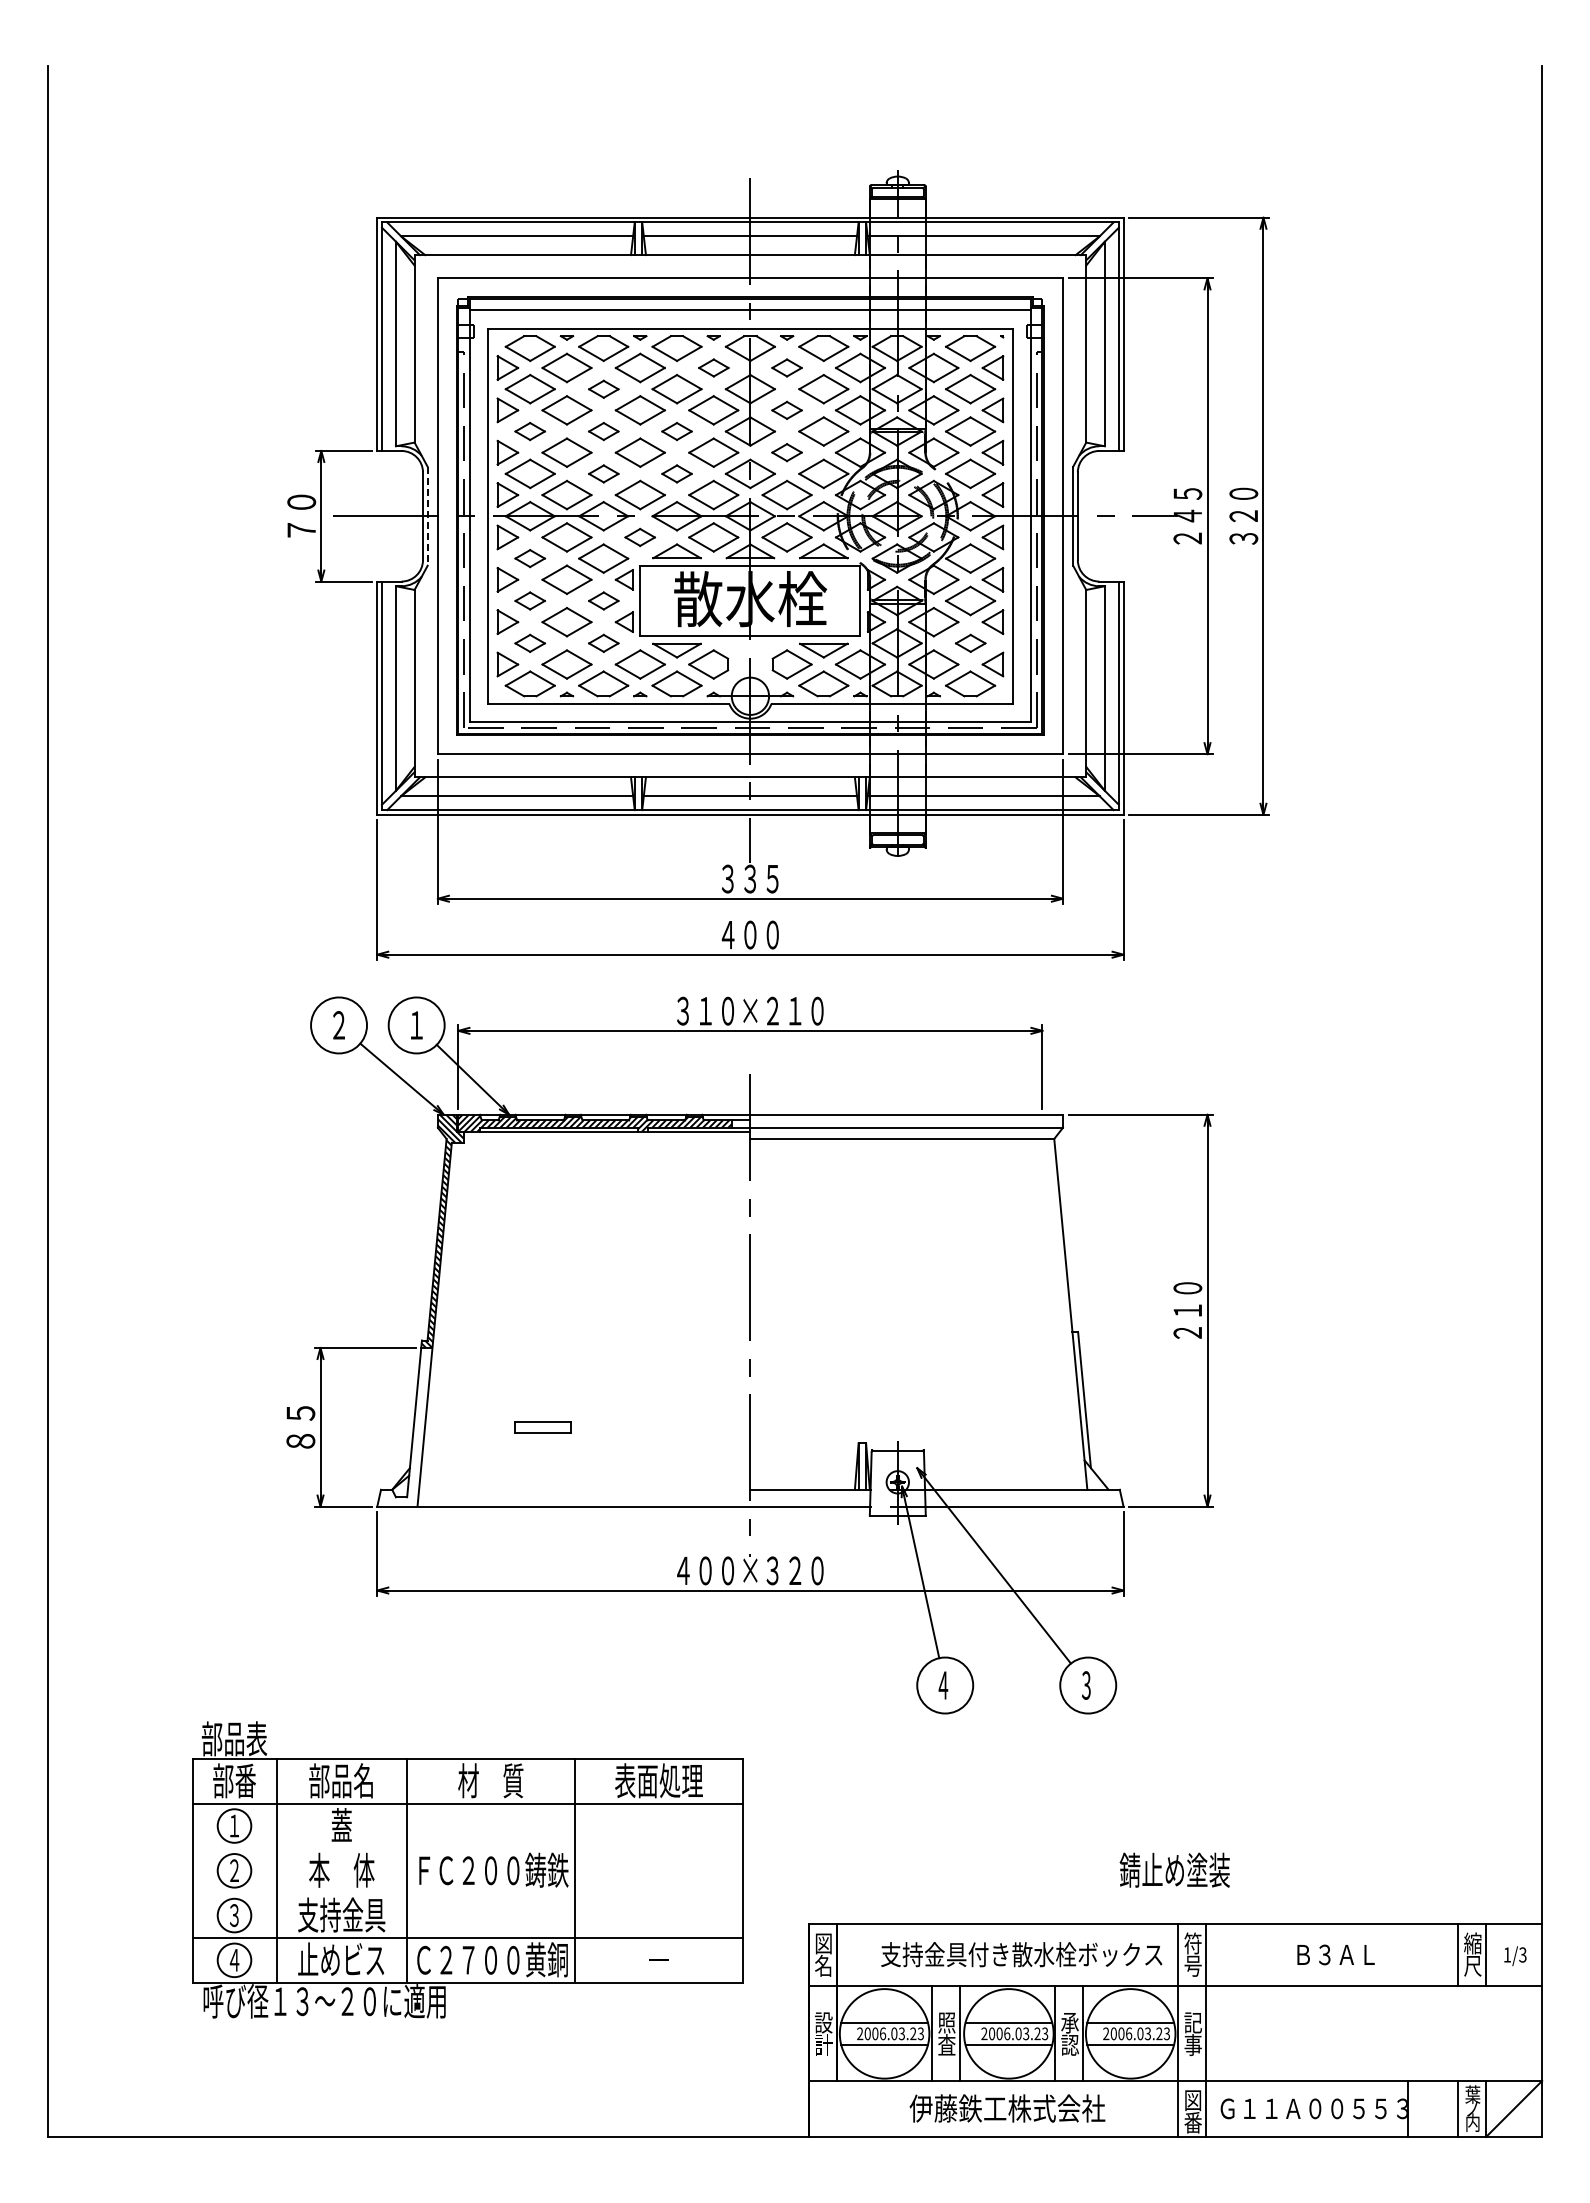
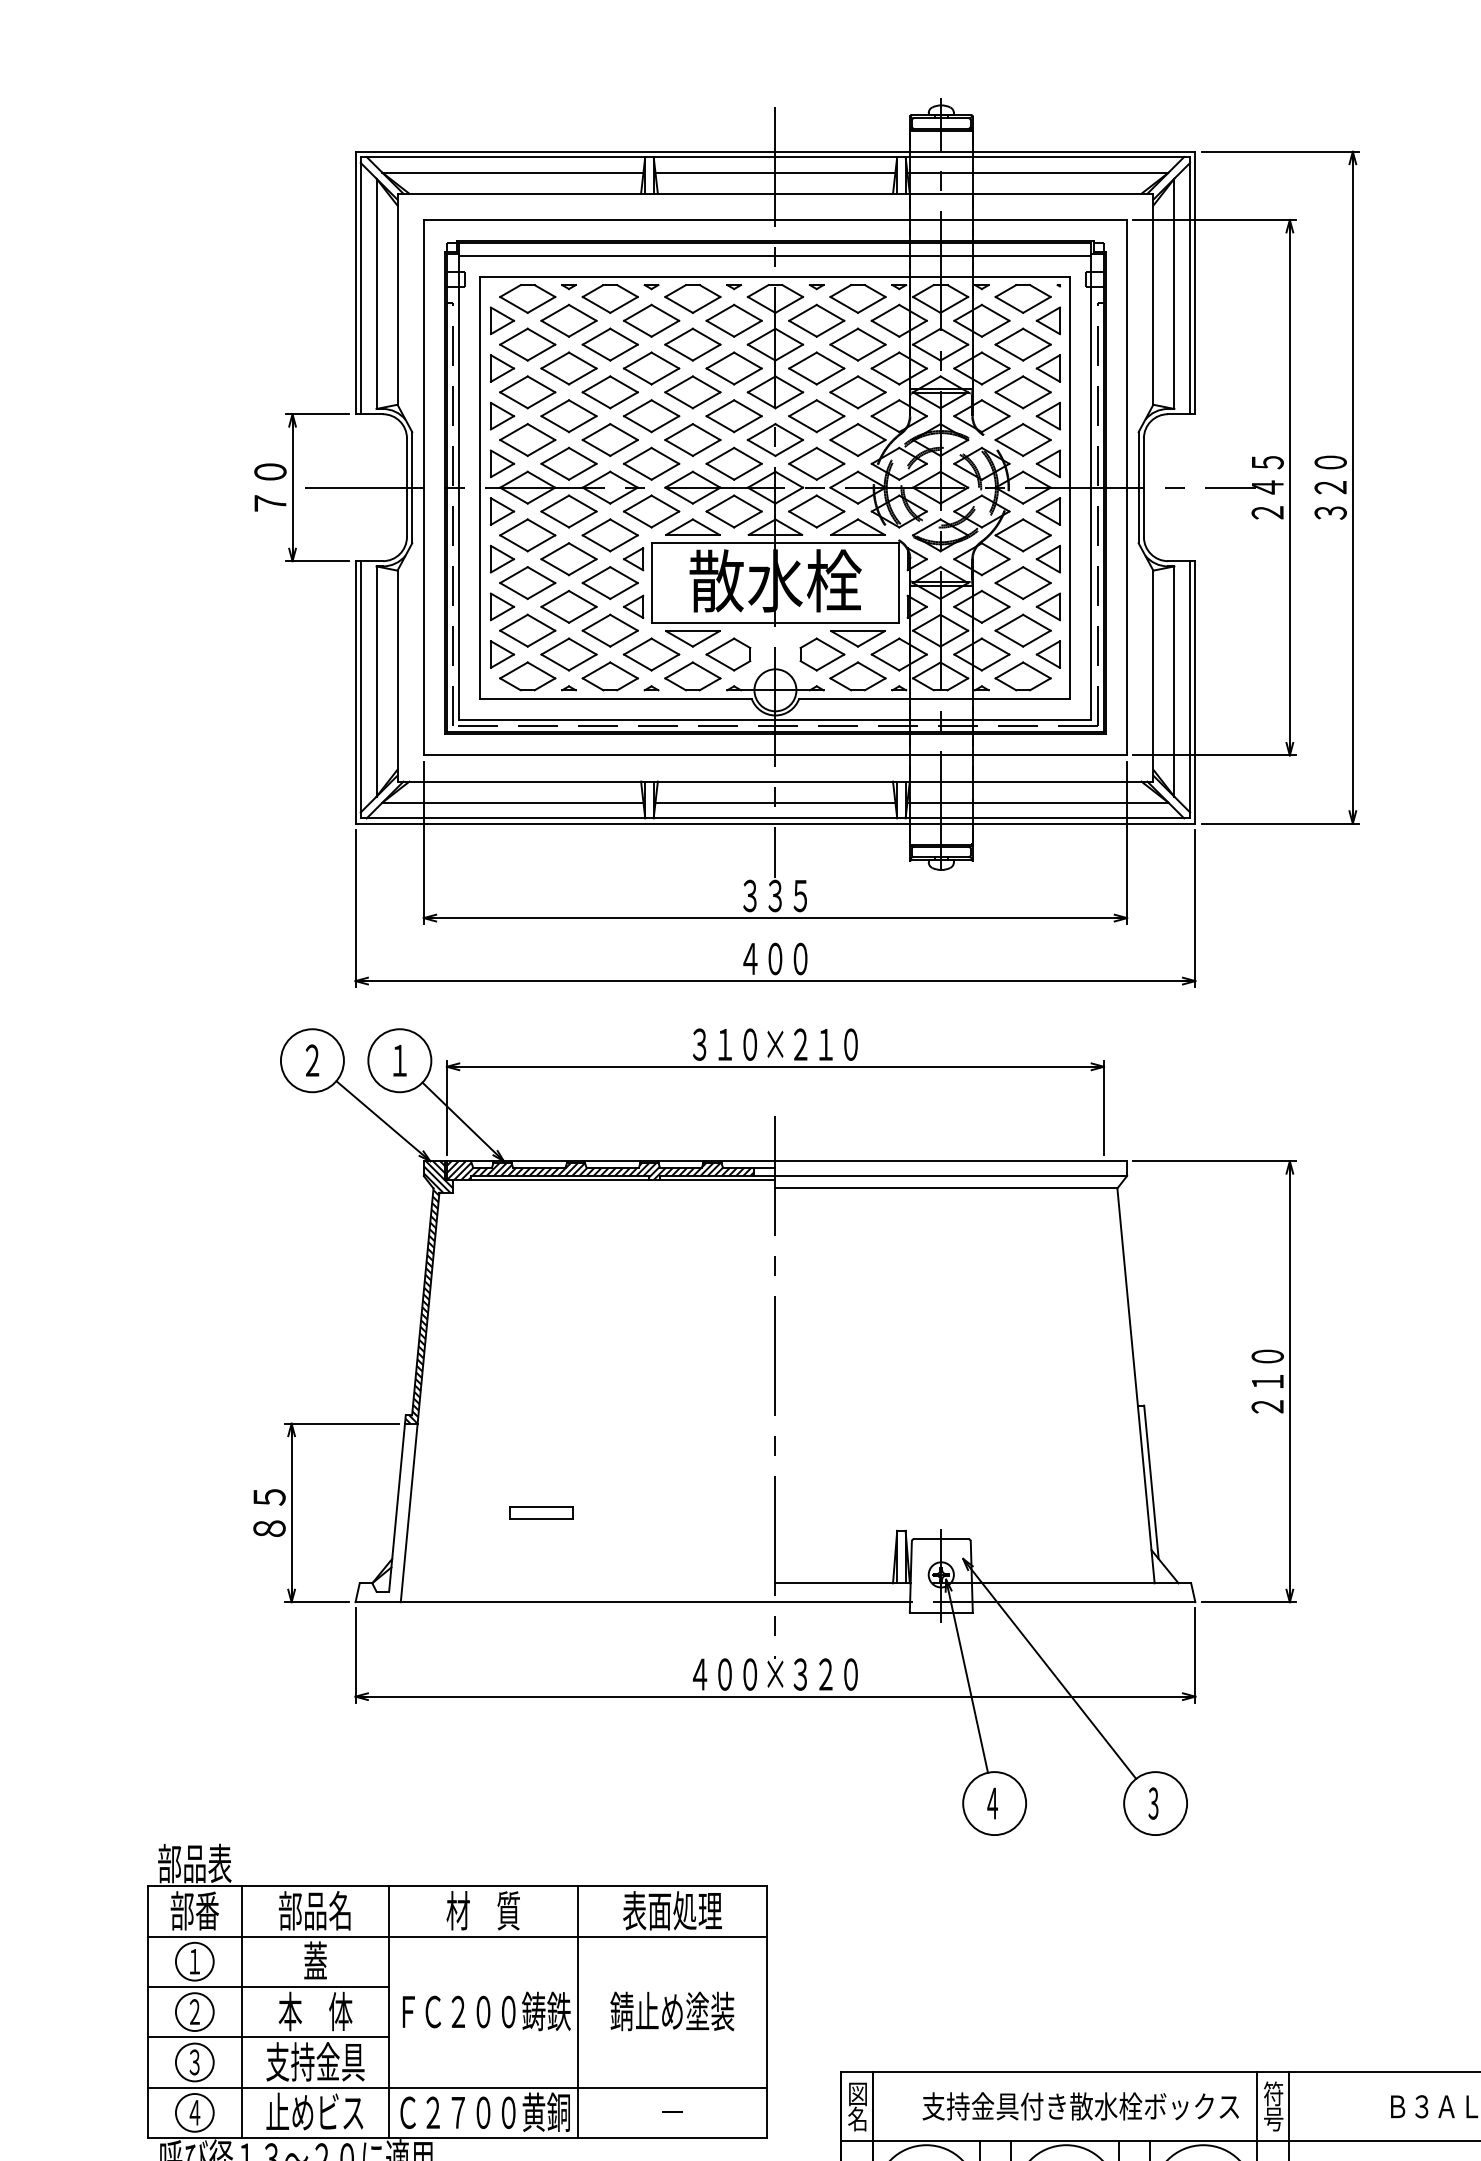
part: (713, 367) -> (733, 320), size x1.67
part: (786, 367) -> (816, 320), size x1.67
part: (603, 389) -> (610, 345), size x1.67
part: (786, 410) -> (816, 368), size x1.67
part: (529, 431) -> (526, 392), size x1.67
part: (603, 431) -> (610, 392), size x1.67
part: (676, 431) -> (692, 392), size x1.67
part: (786, 452) -> (816, 415), size x1.67
part: (603, 473) -> (610, 439), size x1.67
part: (676, 473) -> (692, 439), size x1.67
line: (427, 516) -> (412, 487), dashed -> solid
part: (639, 537) -> (650, 511), size x1.67
part: (529, 558) -> (526, 535), size x1.67
part: (529, 600) -> (526, 582), size x1.67
part: (603, 600) -> (610, 582), size x1.67
part: (529, 643) -> (526, 630), size x1.67
part: (603, 643) -> (610, 630), size x1.67
part: (970, 643) -> (1023, 630), size x1.67
line: (299, 1848) -> (267, 1986), added
text: (1174, 1869) -> (671, 2010), moved
line: (299, 1893) -> (267, 2037), added

